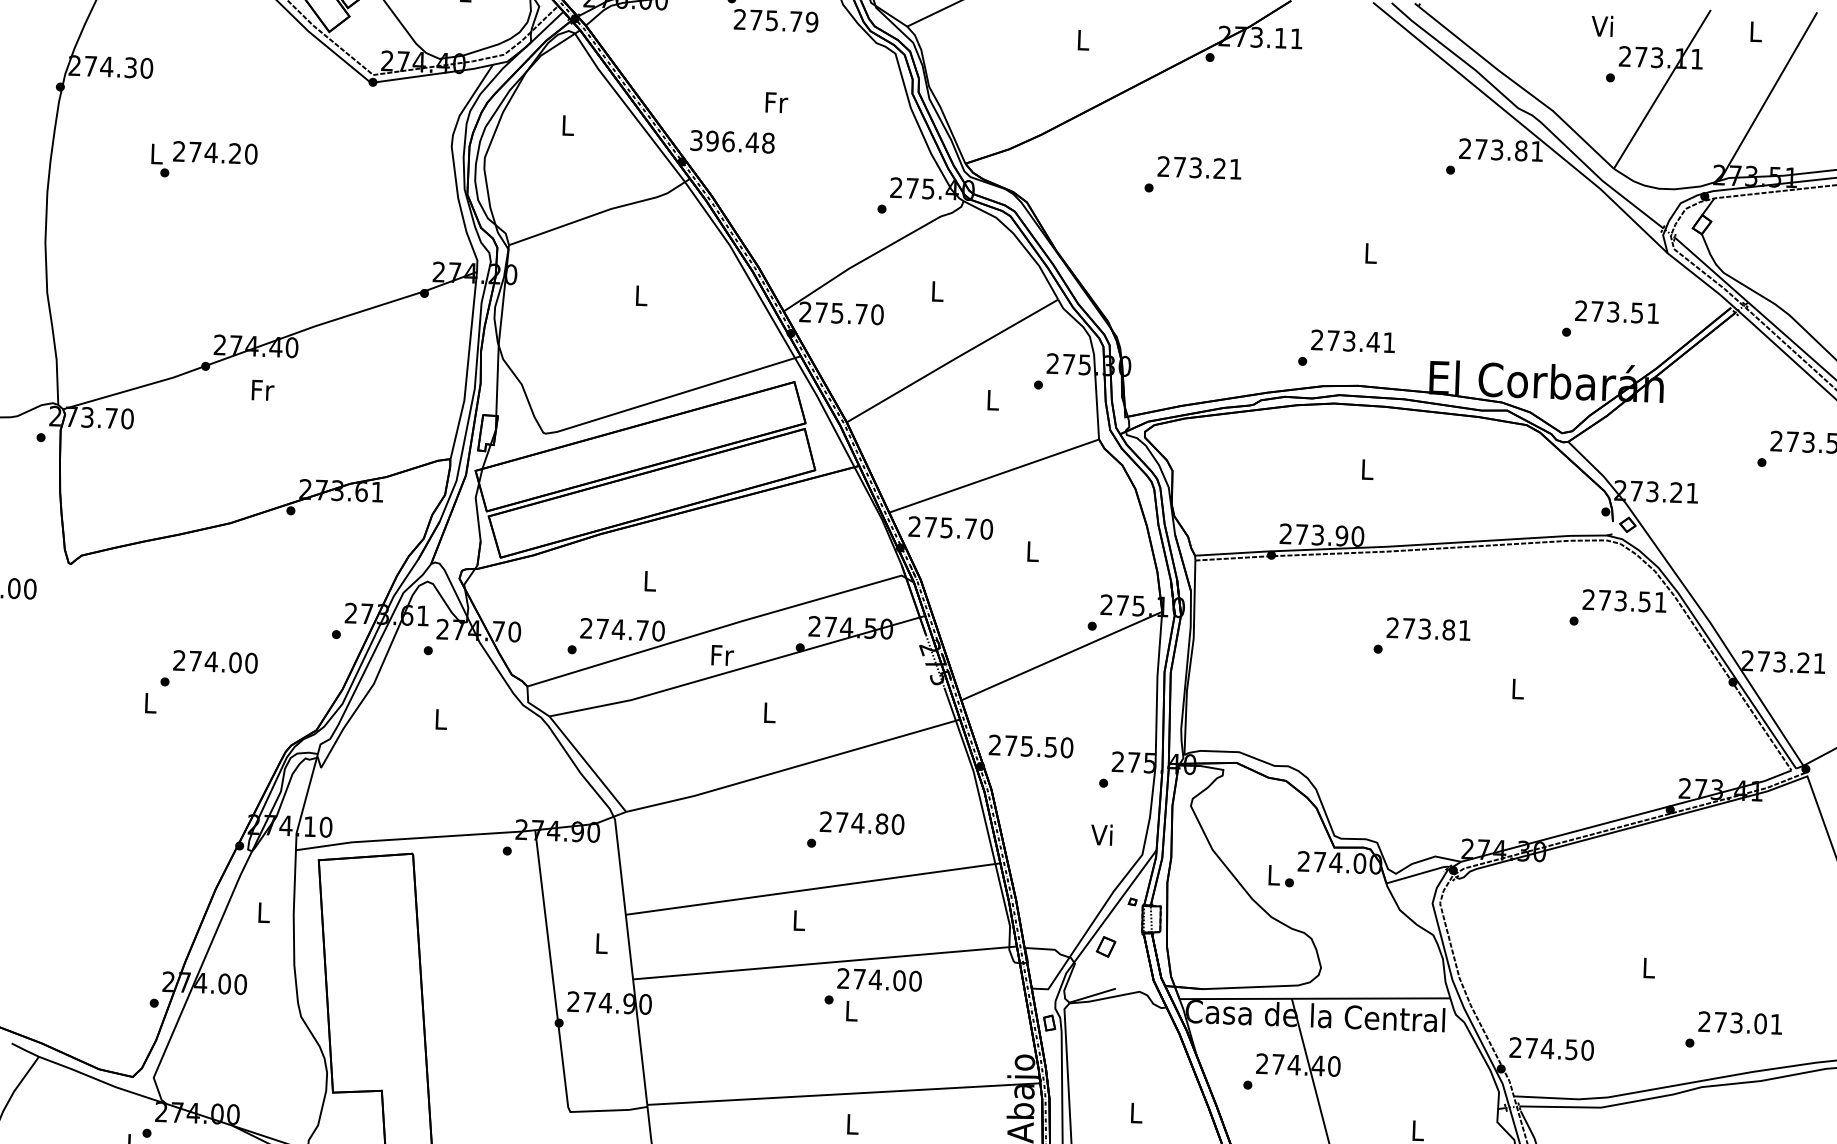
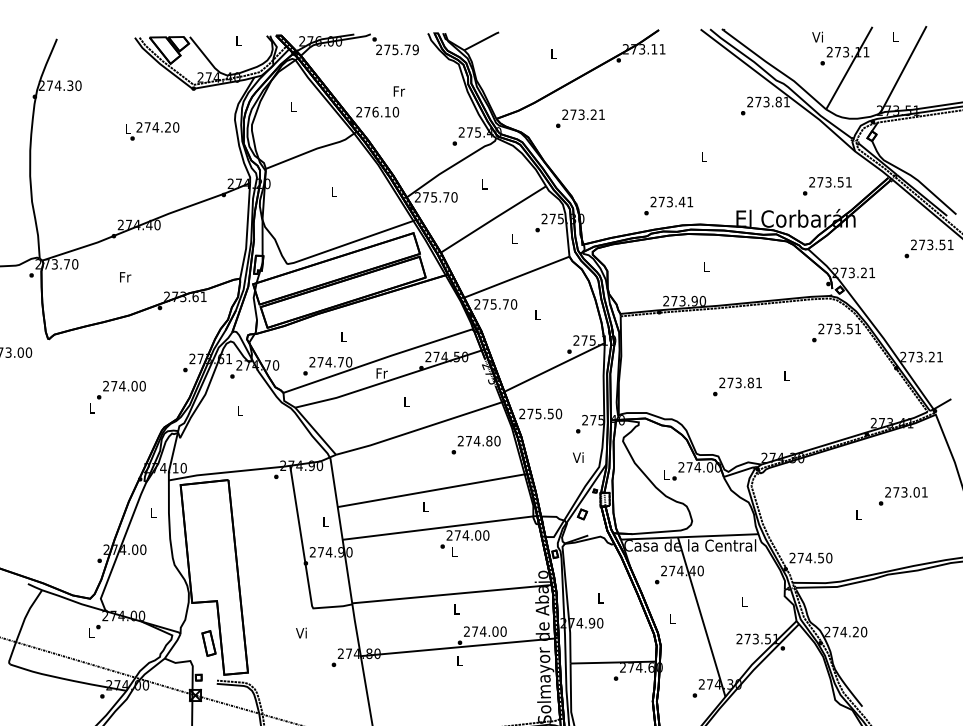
text: (732, 140) -> (377, 111), 396.48 -> 276.10
text: (204, 160) -> (152, 131), moved
text: (1193, 175) -> (580, 118), moved
text: (1346, 347) -> (668, 205), moved
text: (262, 390) -> (125, 277), moved
text: (1422, 635) -> (737, 386), moved
text: (854, 829) -> (475, 444), moved
text: (1734, 1030) -> (903, 496), moved

